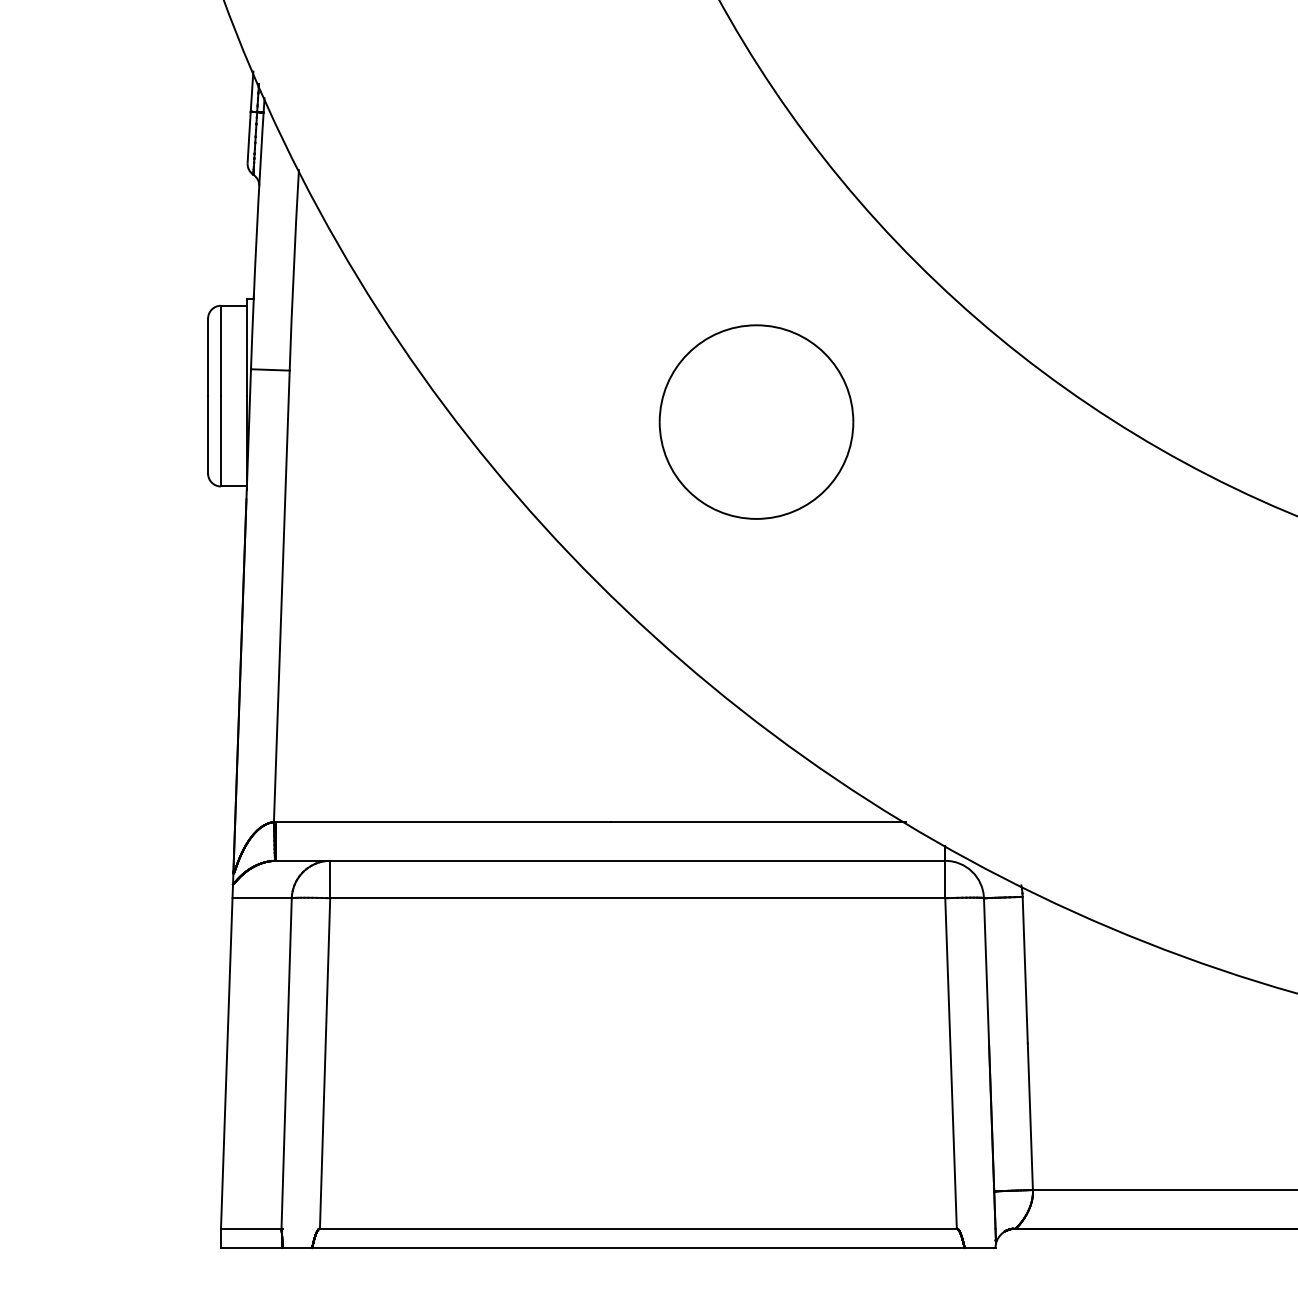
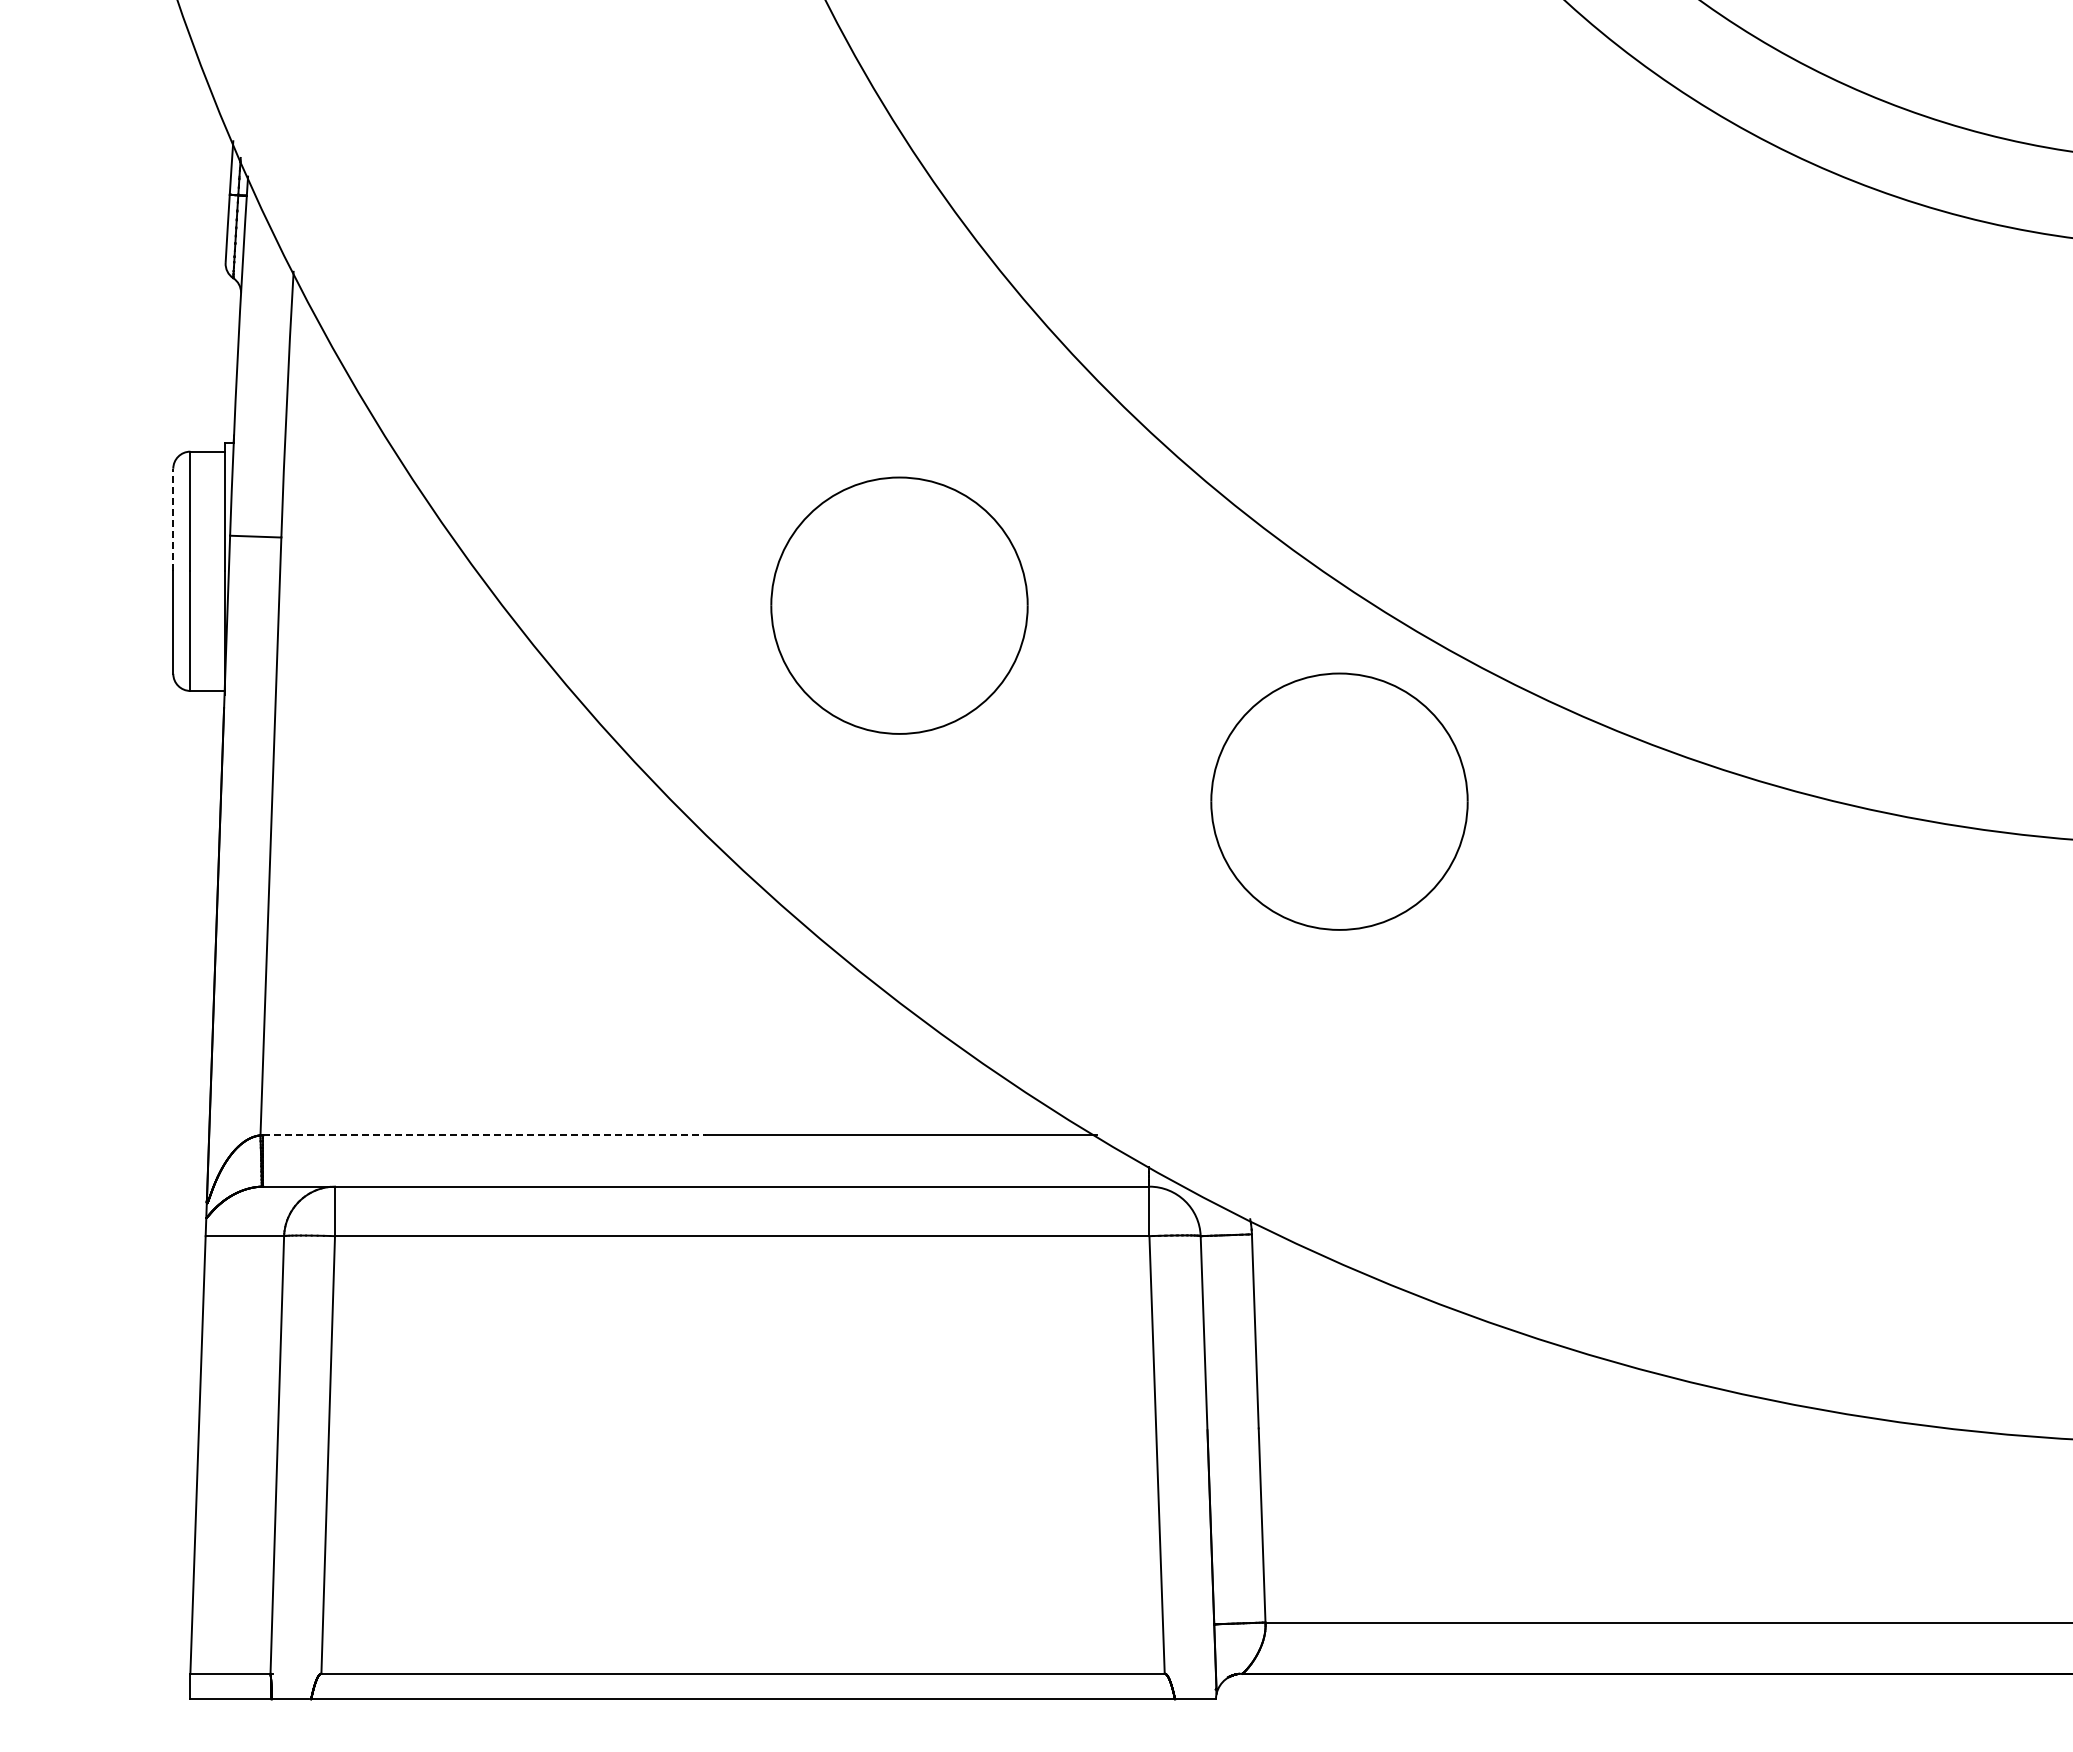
line: (208, 357) -> (173, 519), solid -> dashed
part: (1088, 569) -> (1339, 801), added
line: (443, 822) -> (484, 1135), solid -> dashed

